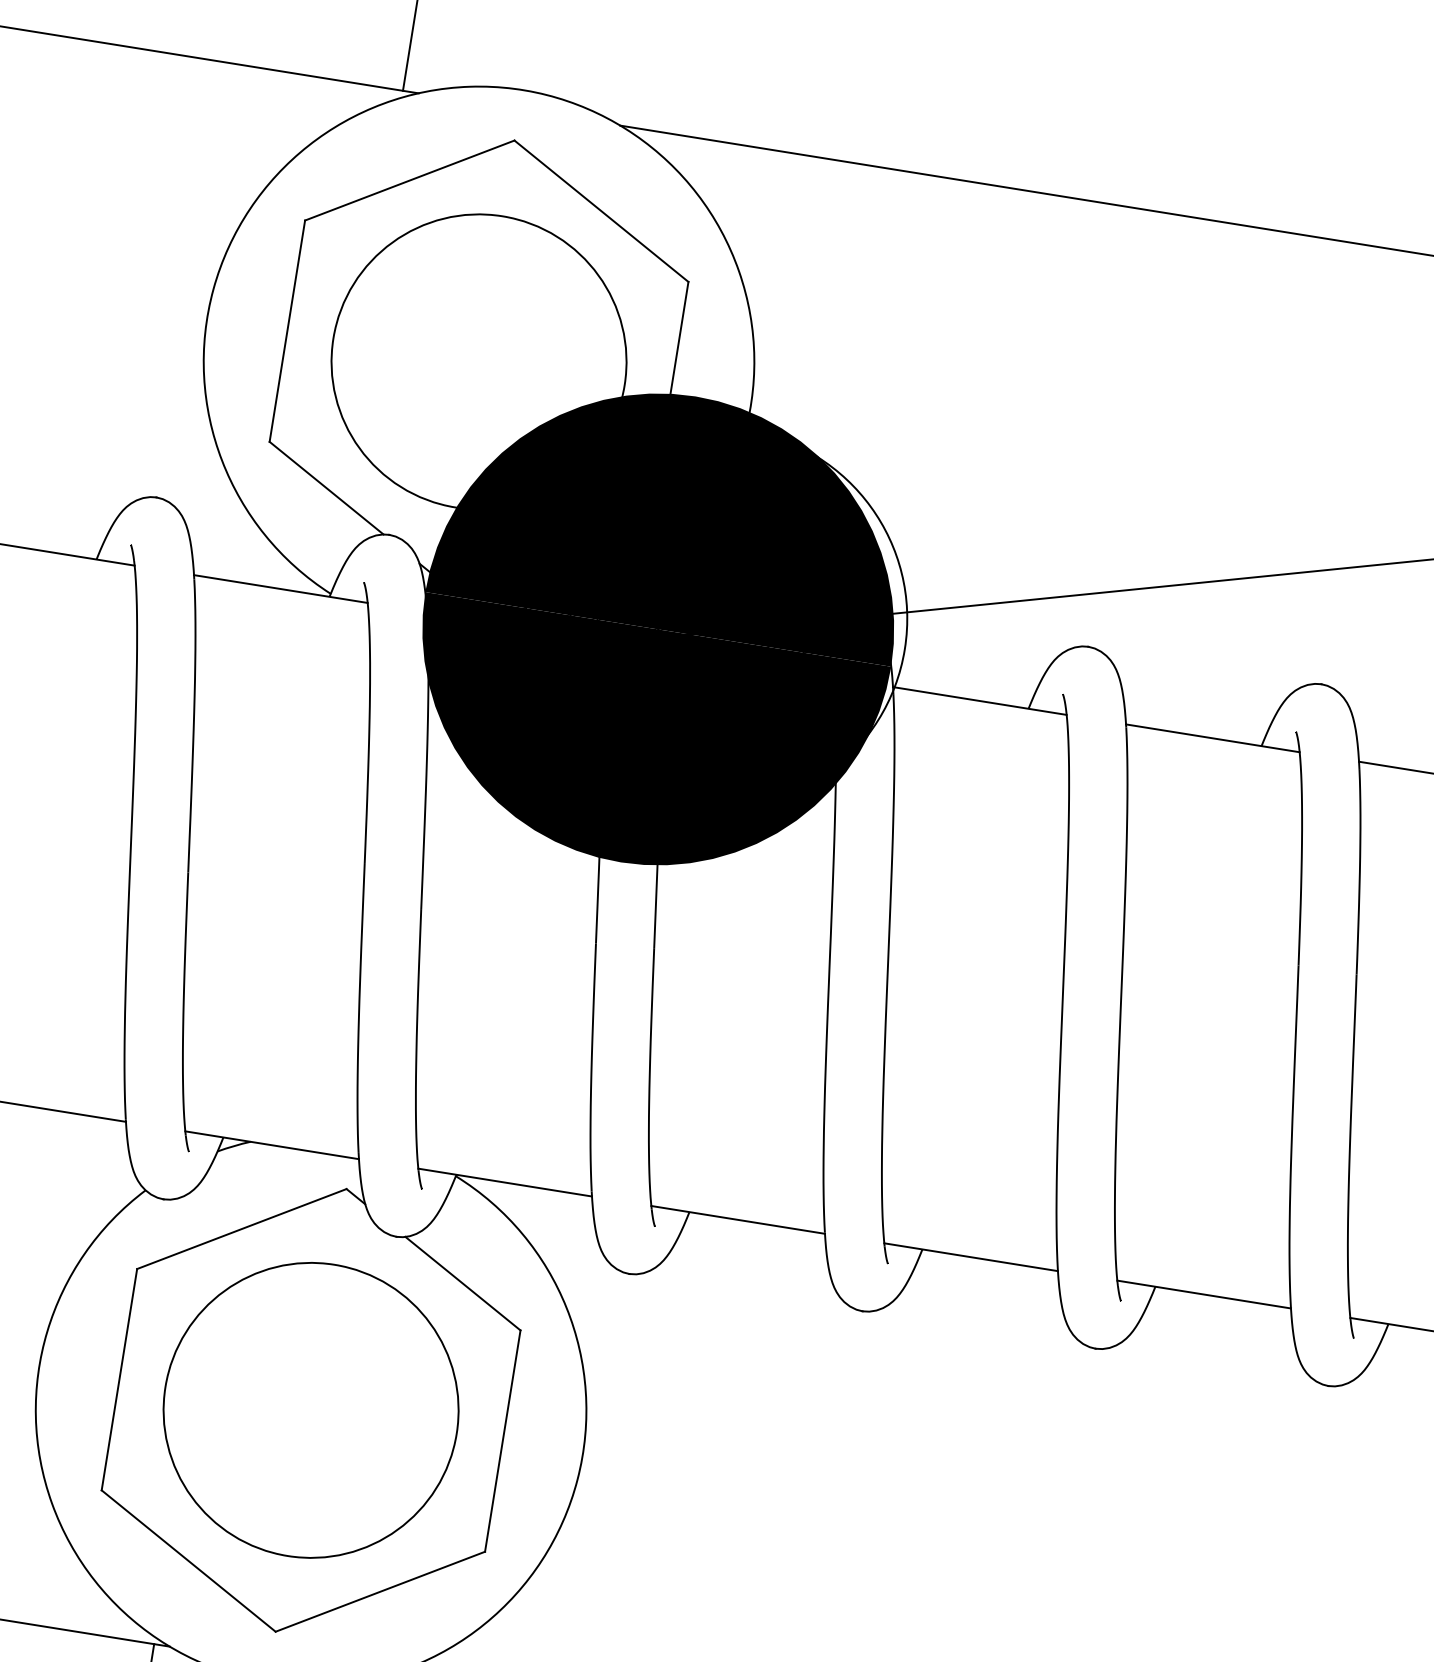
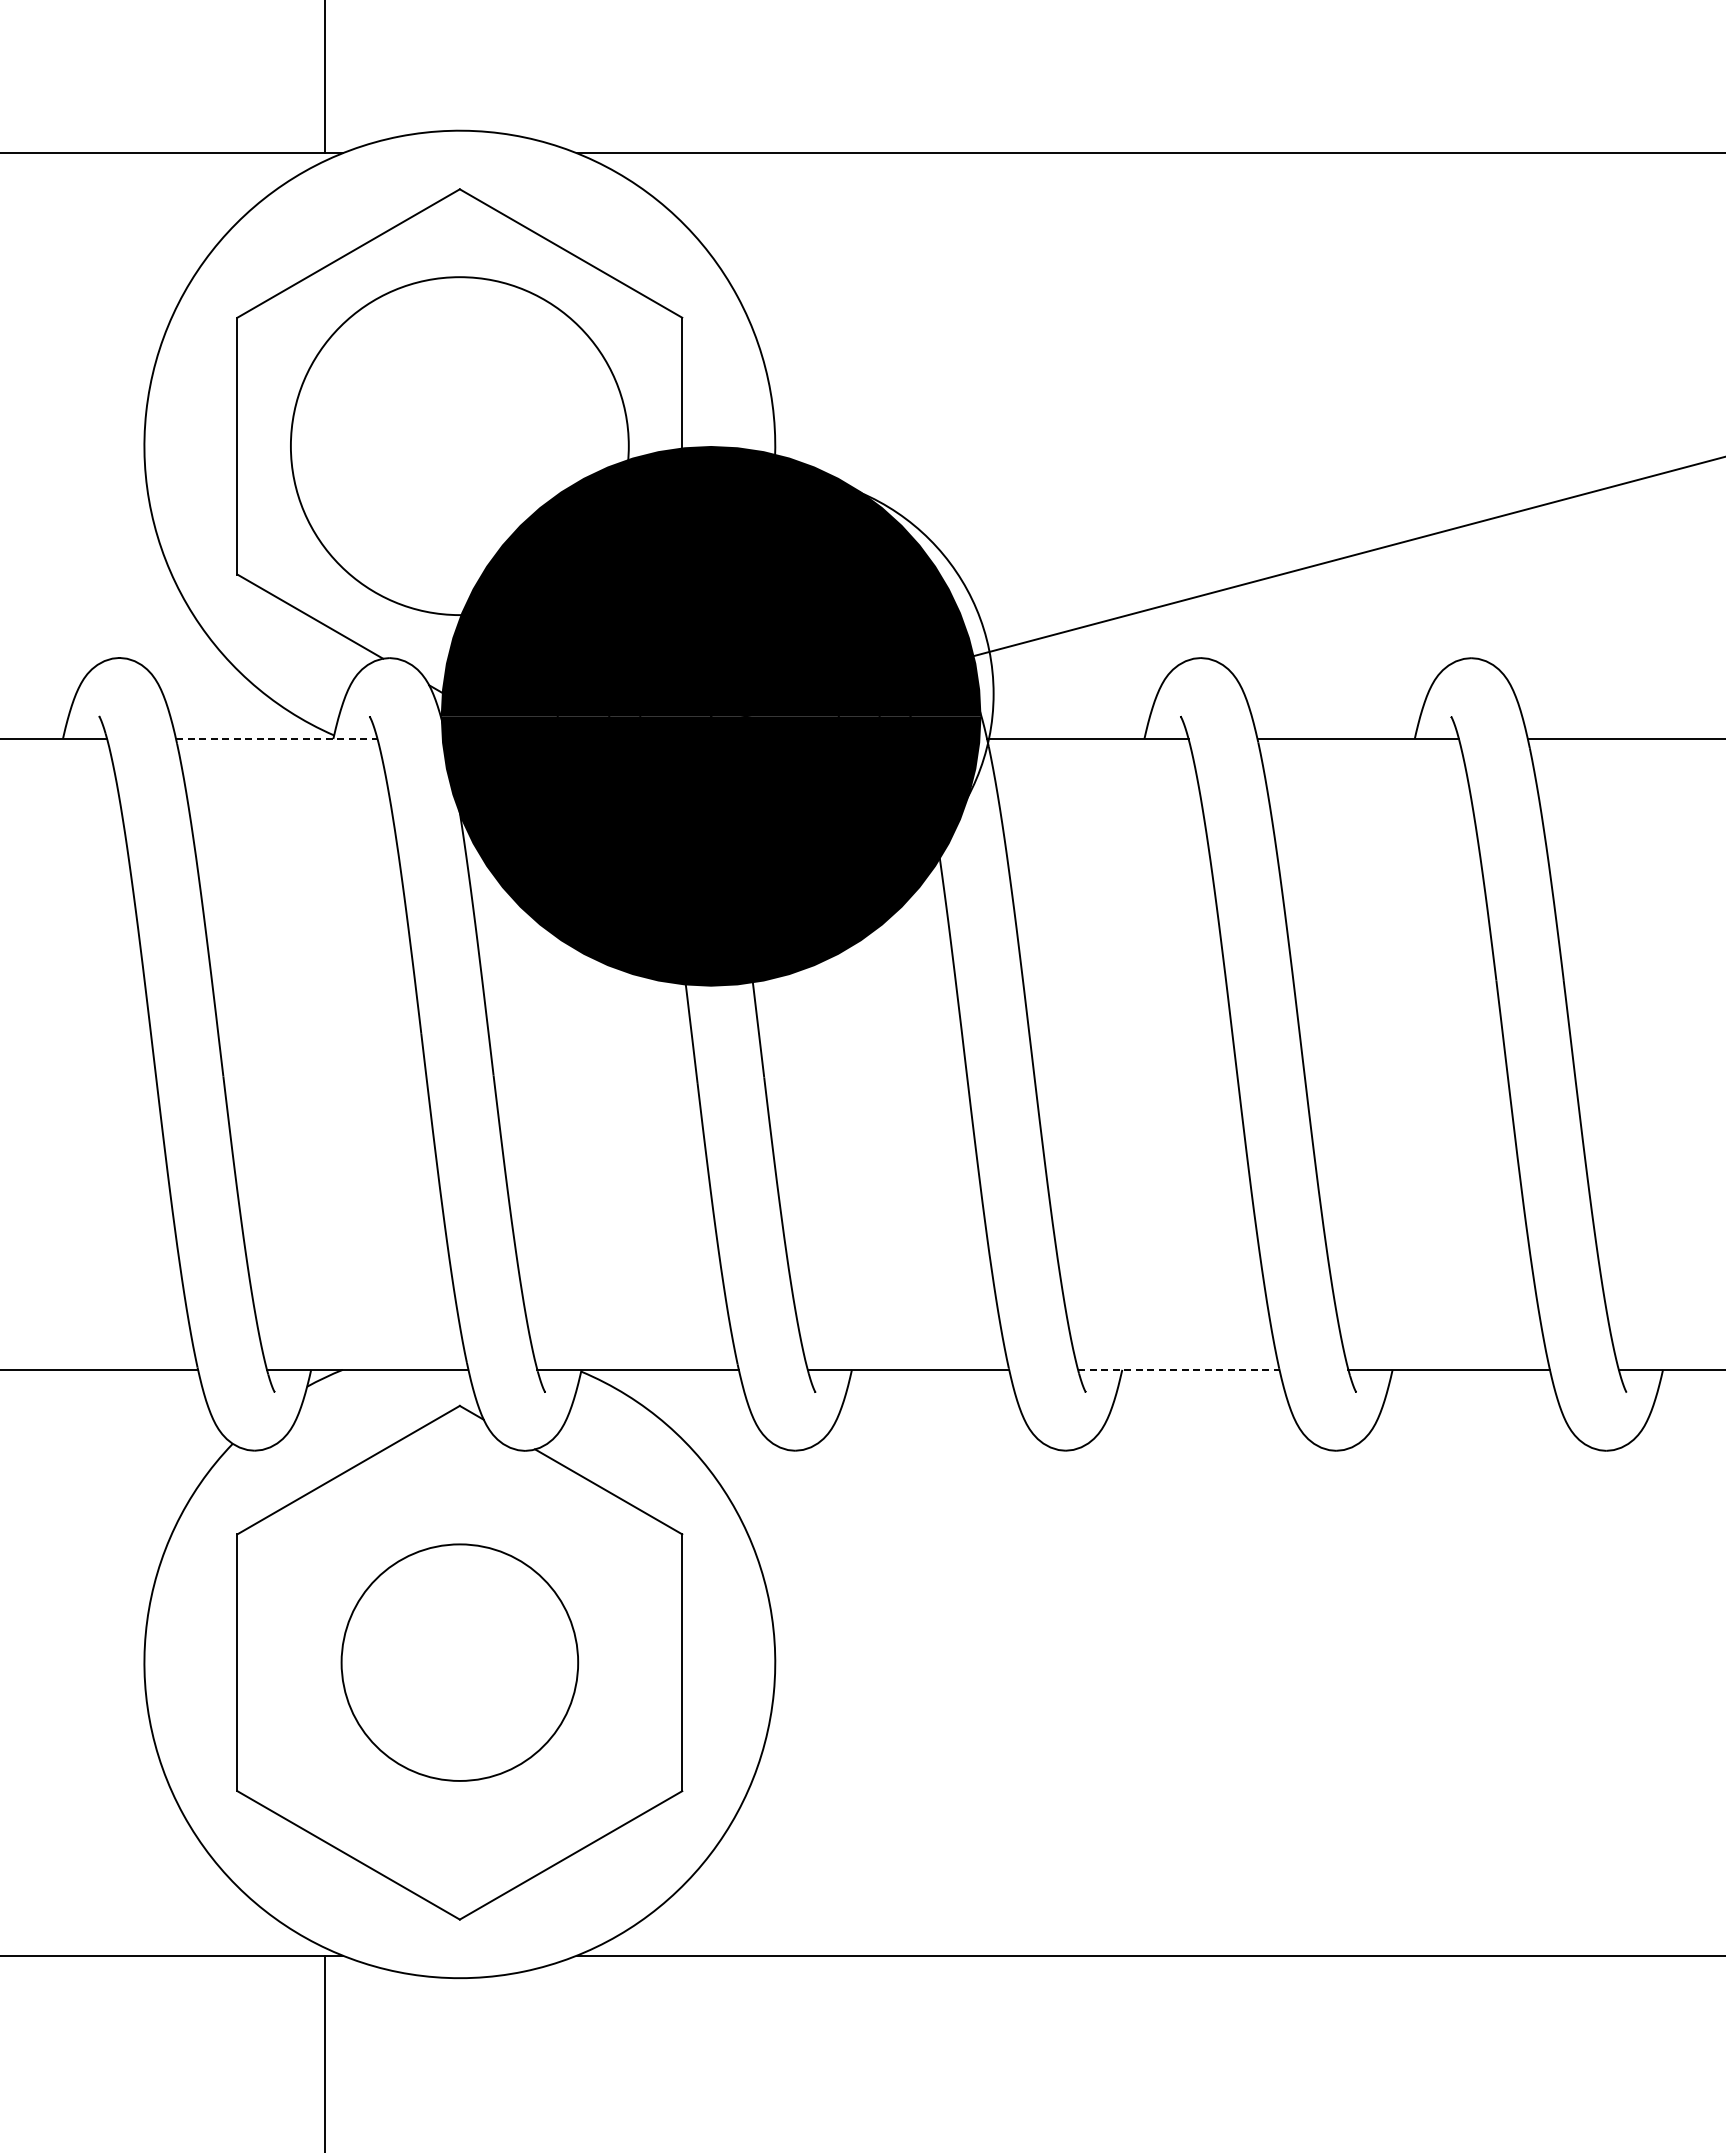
line: (280, 589) -> (276, 739), solid -> dashed
line: (970, 1256) -> (1178, 1369), solid -> dashed
circle: (310, 1410) -> (459, 1662), size x0.7

